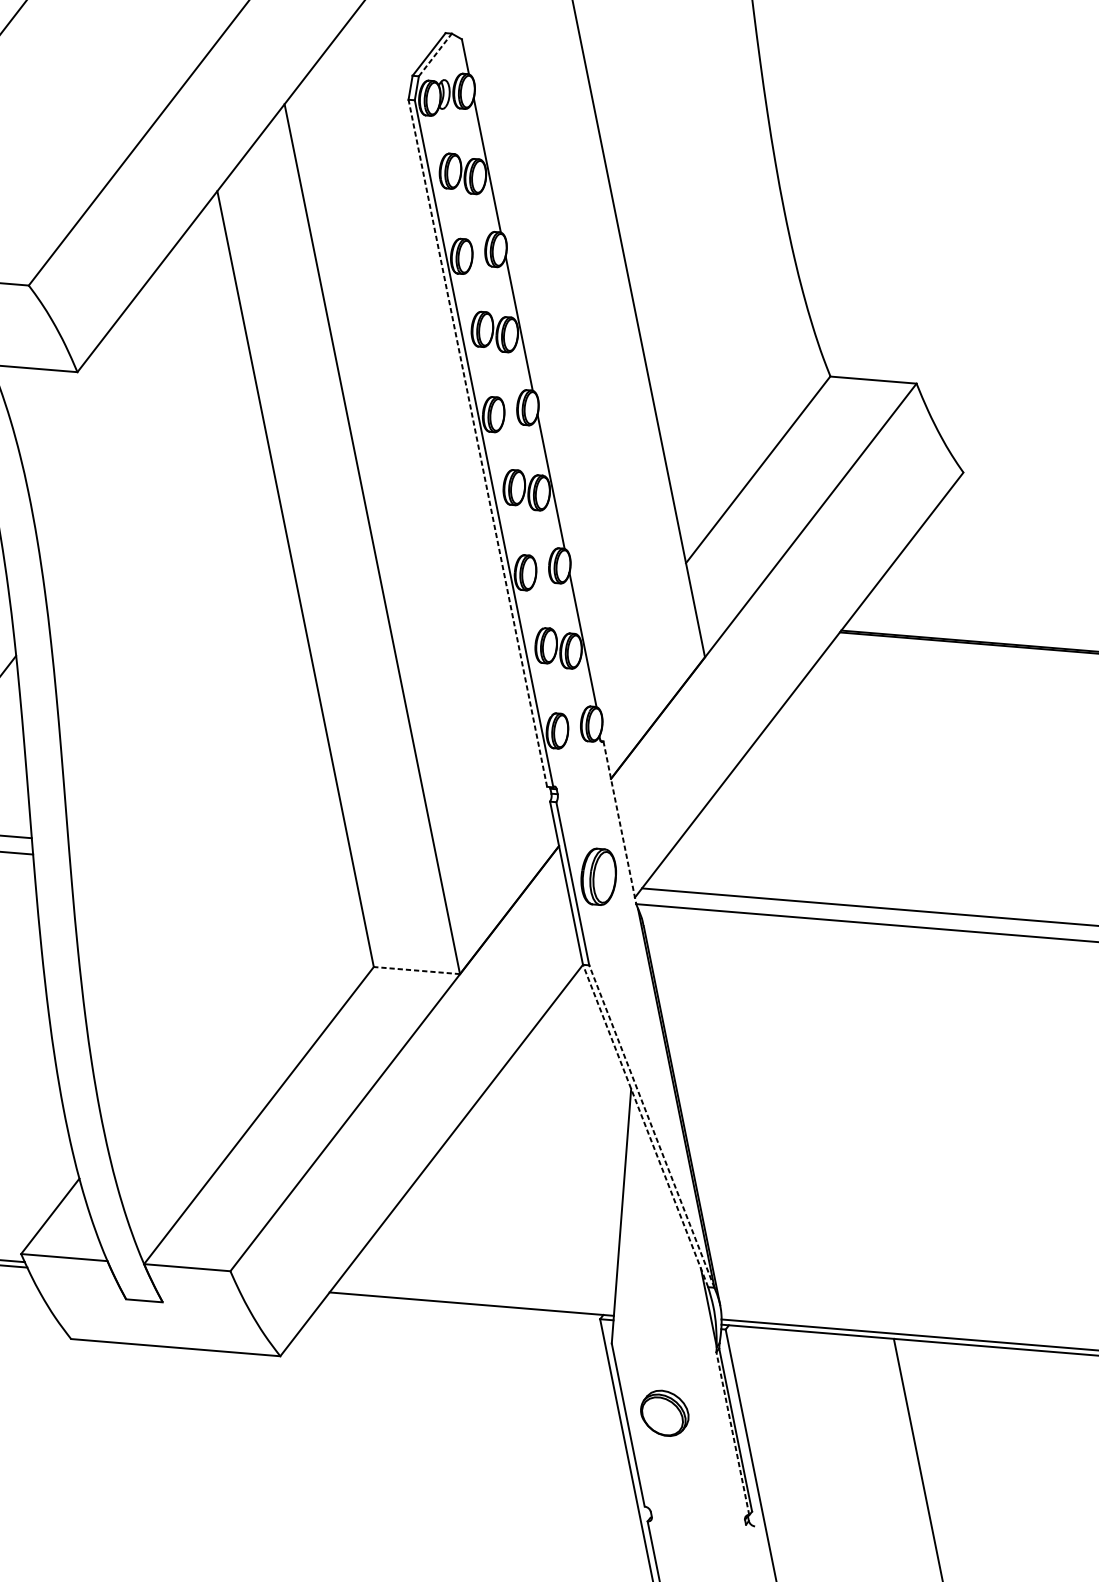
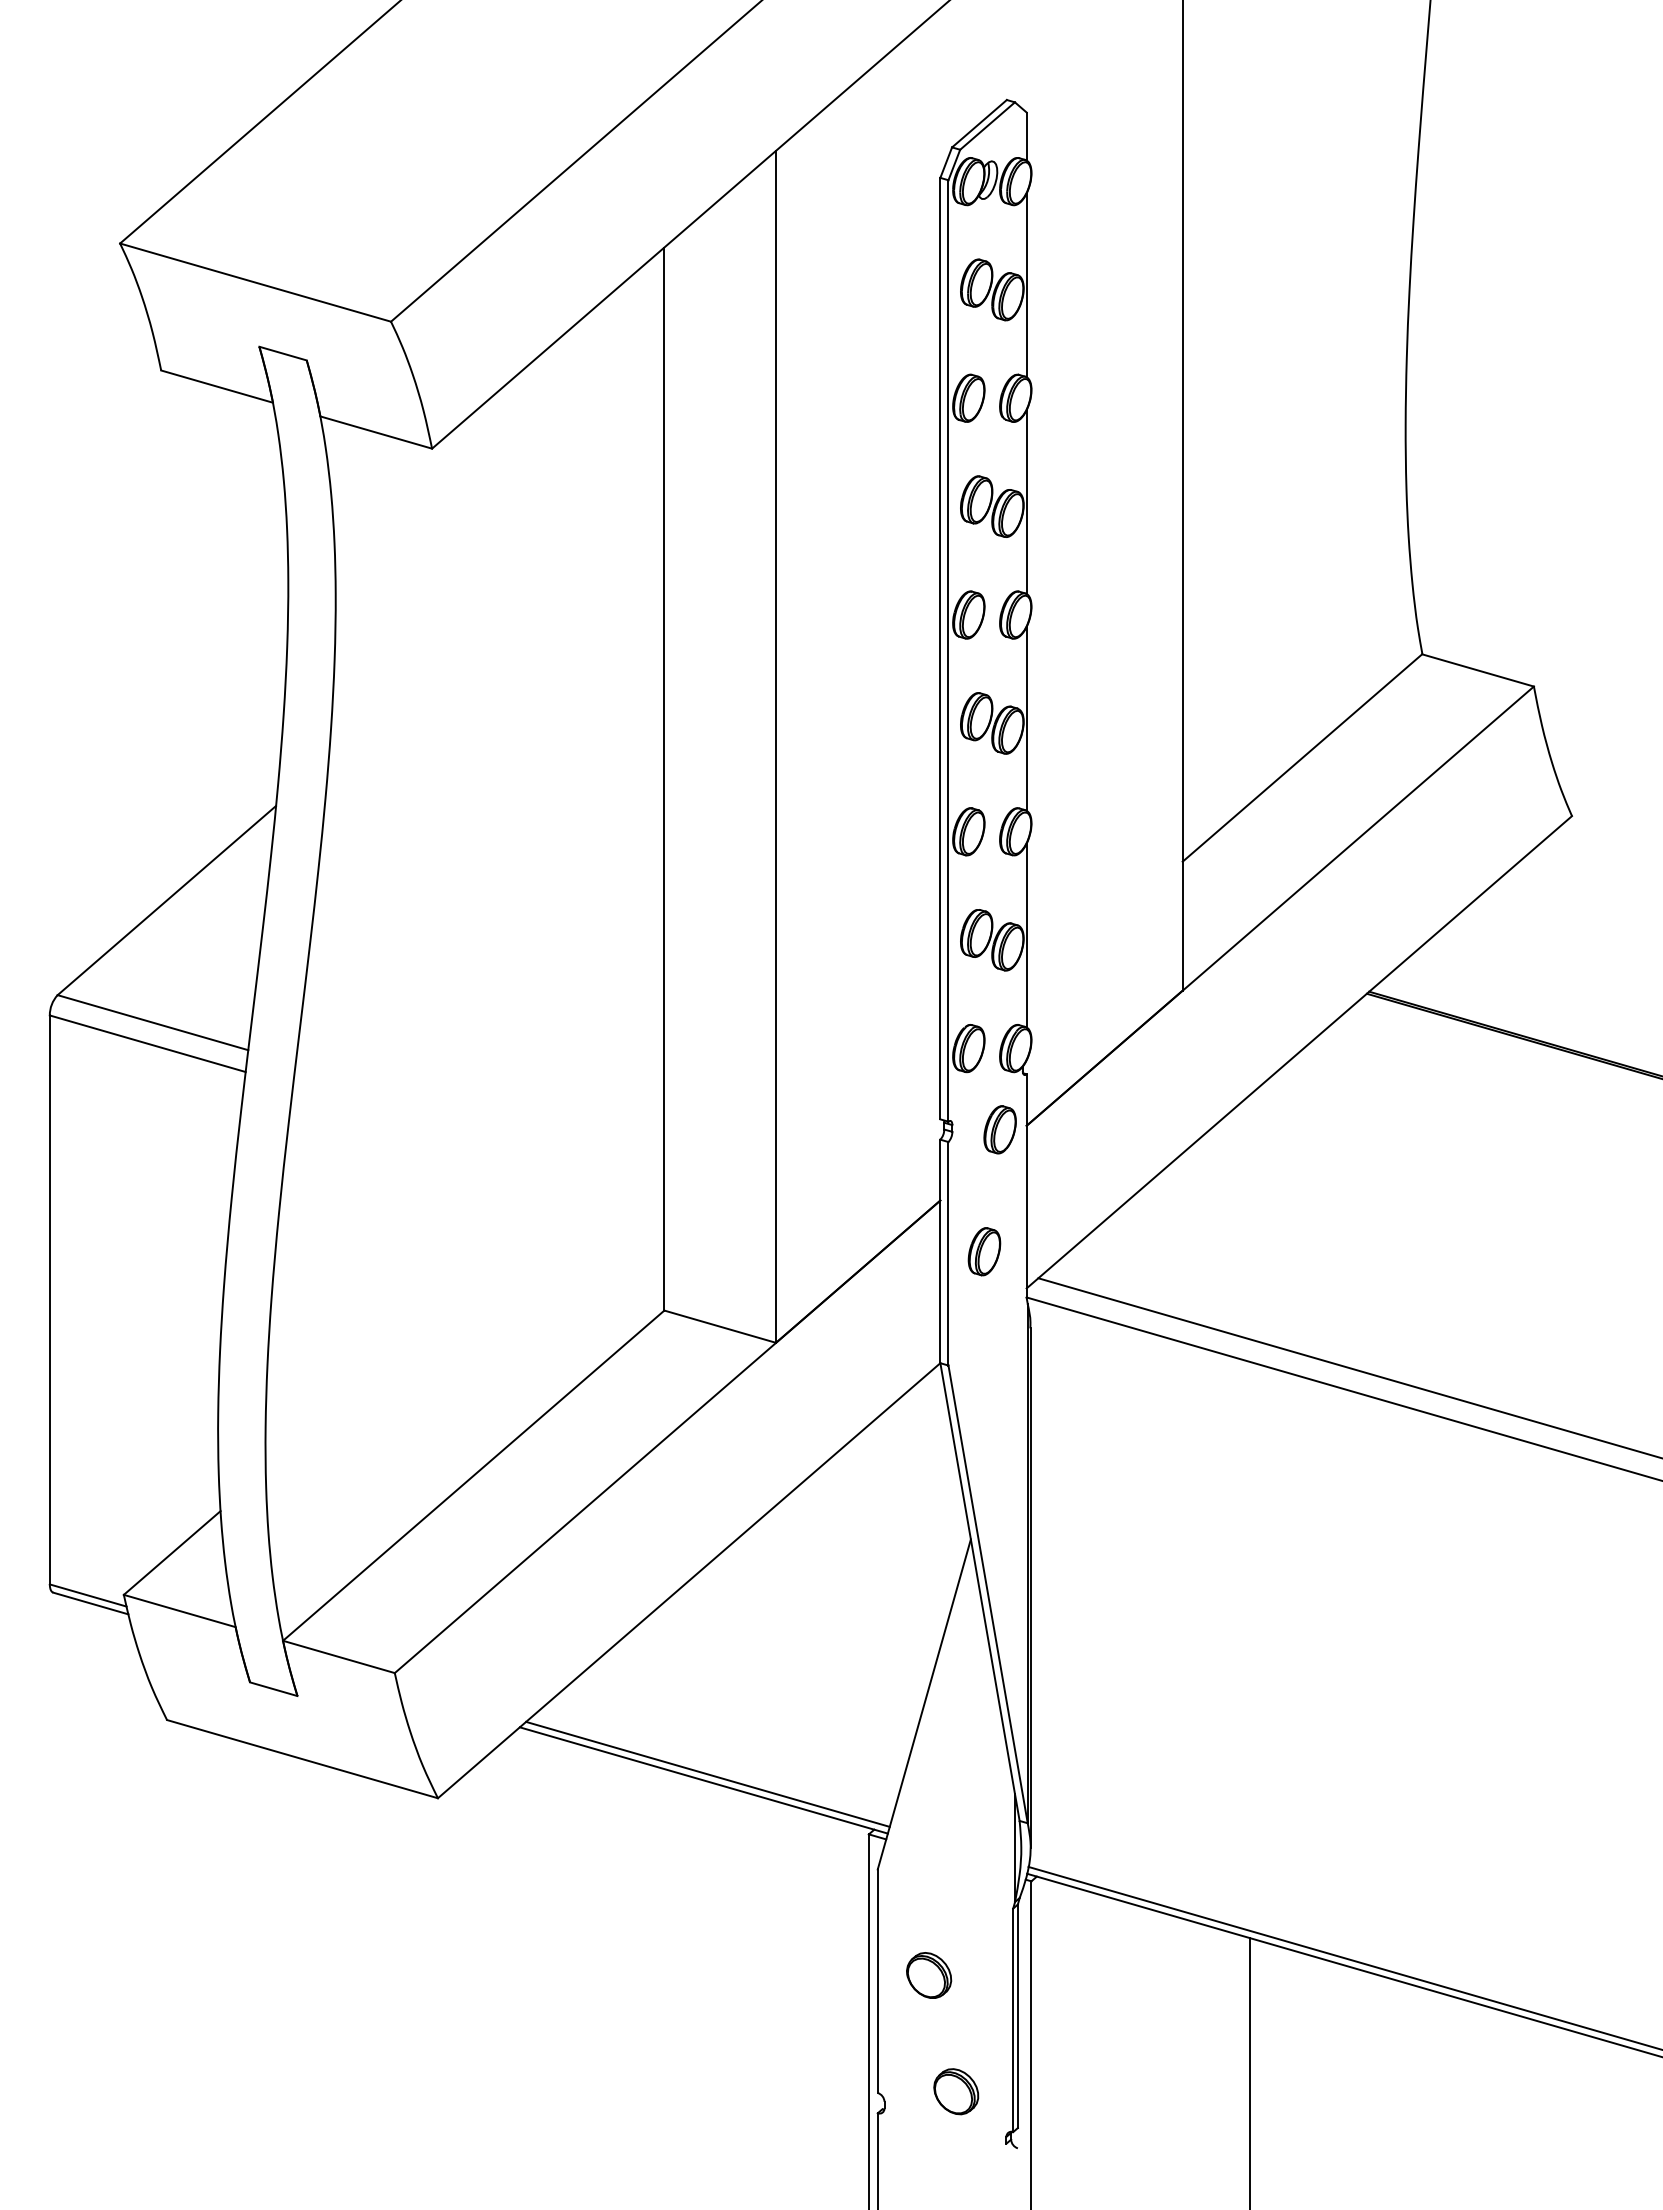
line: (435, 54) -> (987, 125), dashed -> solid
line: (477, 443) -> (940, 648), dashed -> solid
part: (591, 785) -> (999, 1129), added
line: (619, 823) -> (1026, 1186), dashed -> solid
part: (598, 876) -> (984, 1251), size x0.62
line: (416, 970) -> (719, 1326), dashed -> solid
line: (645, 1125) -> (979, 1591), dashed -> solid
line: (652, 1125) -> (988, 1593), dashed -> solid
line: (473, 1298) -> (707, 1773), added
part: (665, 1413) -> (929, 1975), size x0.71
line: (733, 1433) -> (1013, 2020), dashed -> solid
part: (701, 1493) -> (956, 2091), added

